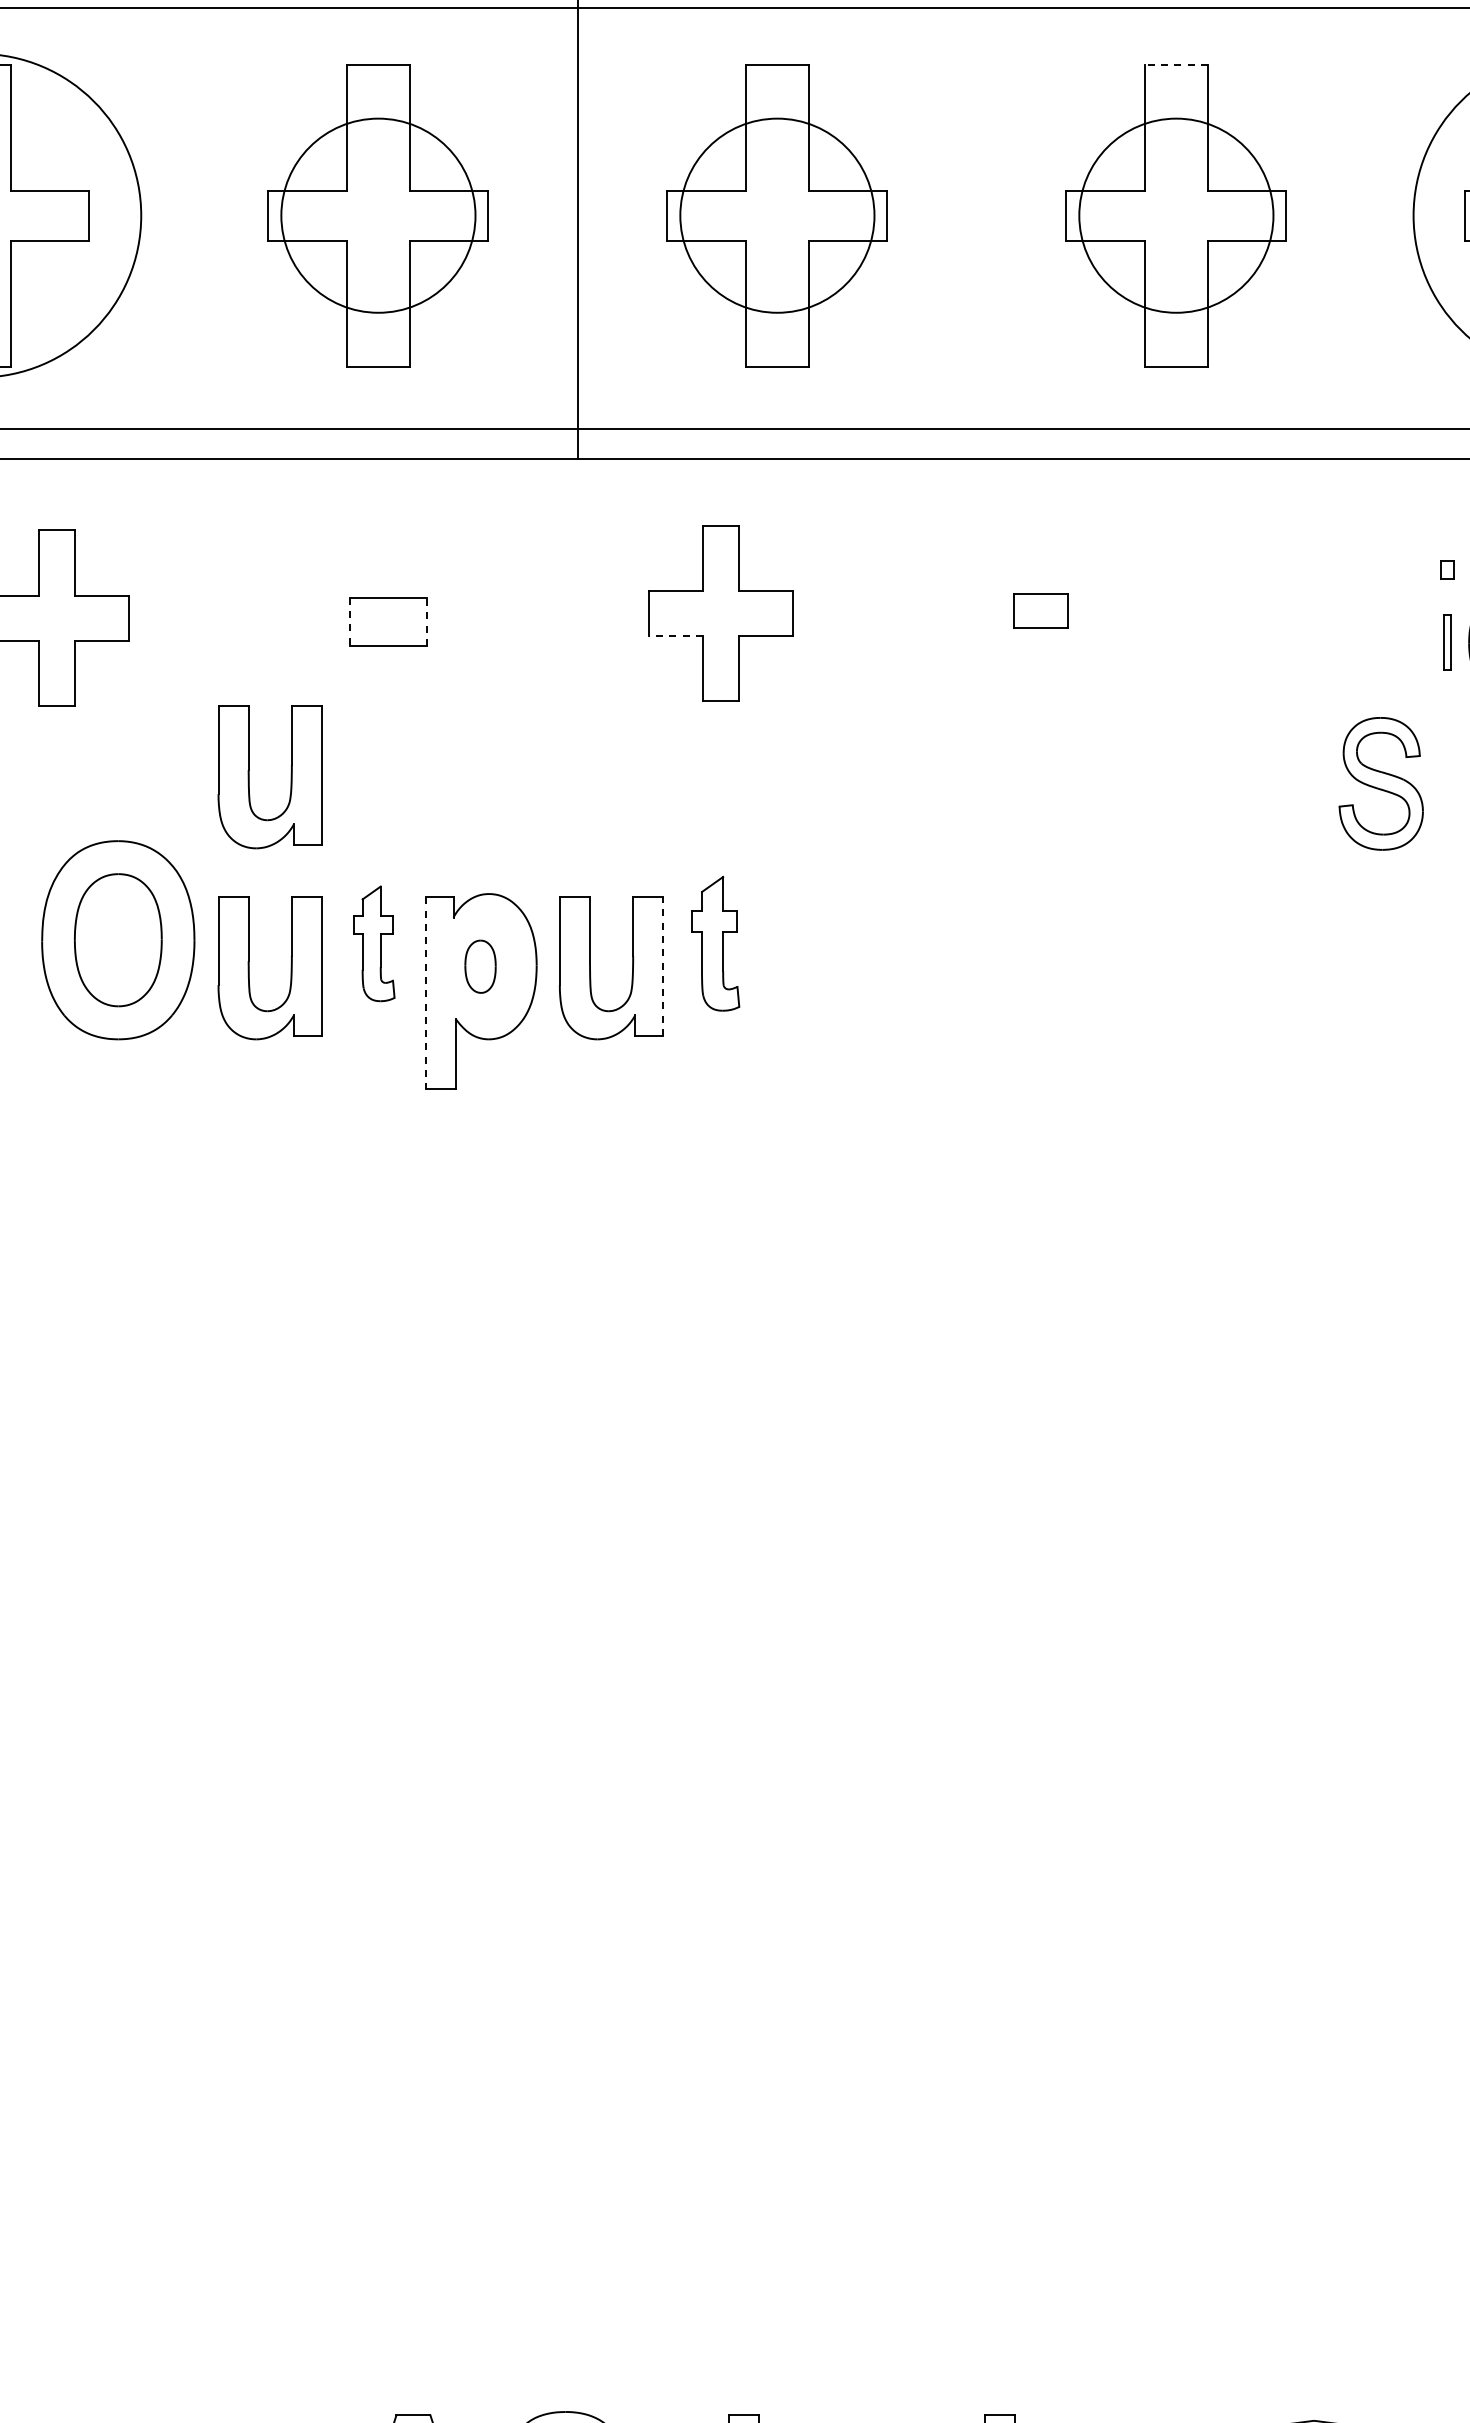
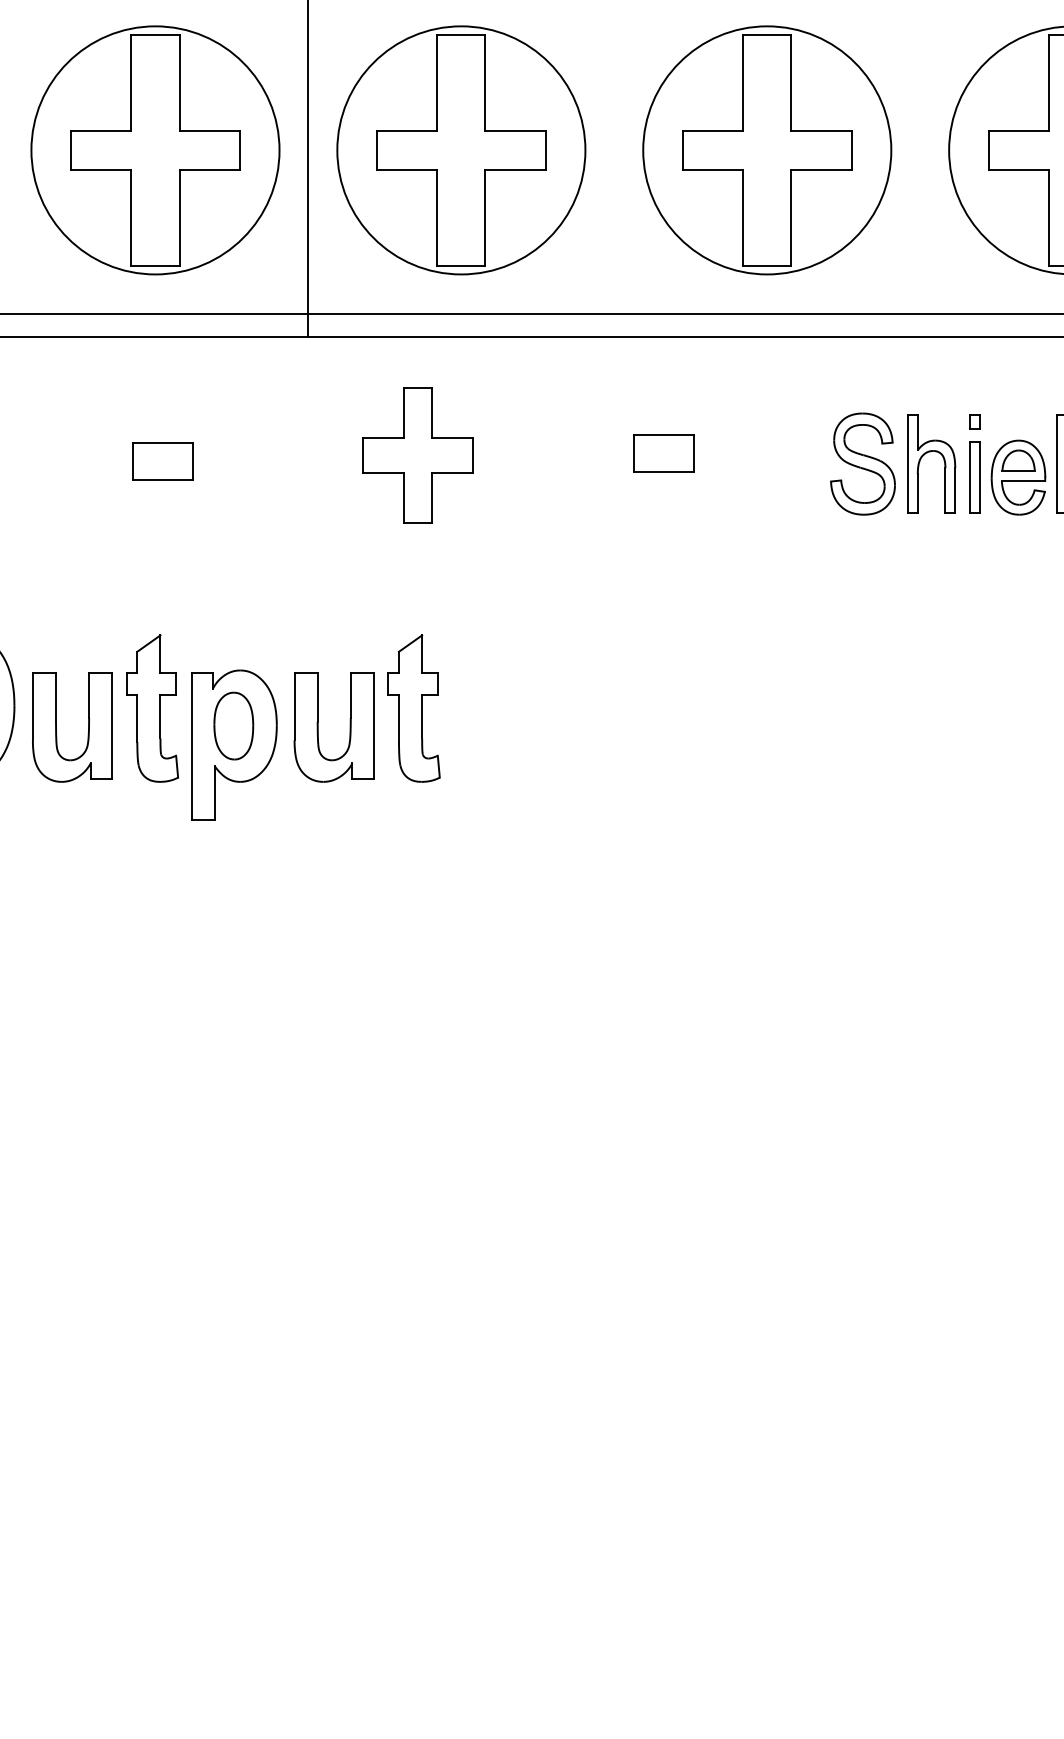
line: (1175, 64) -> (766, 34), dashed -> solid
circle: (378, 215) -> (155, 150), size x1.67
circle: (777, 215) -> (461, 150), size x1.67
circle: (1176, 215) -> (767, 150), size x1.67
part: (1040, 610) -> (663, 453), size x1.43
part: (1382, 612) -> (925, 454), added
line: (427, 621) -> (193, 461), dashed -> solid
line: (349, 622) -> (133, 462), dashed -> solid
line: (675, 636) -> (383, 473), dashed -> solid
part: (1447, 642) -> (975, 477), size x1.67
part: (249, 777) -> (56, 581), removed
part: (1380, 783) -> (862, 463), moved
part: (374, 943) -> (152, 708), size x1.67
part: (715, 943) -> (413, 708), size x1.43
part: (480, 966) -> (233, 726), size x1.67
line: (663, 966) -> (374, 726), dashed -> solid
line: (425, 993) -> (191, 746), dashed -> solid

